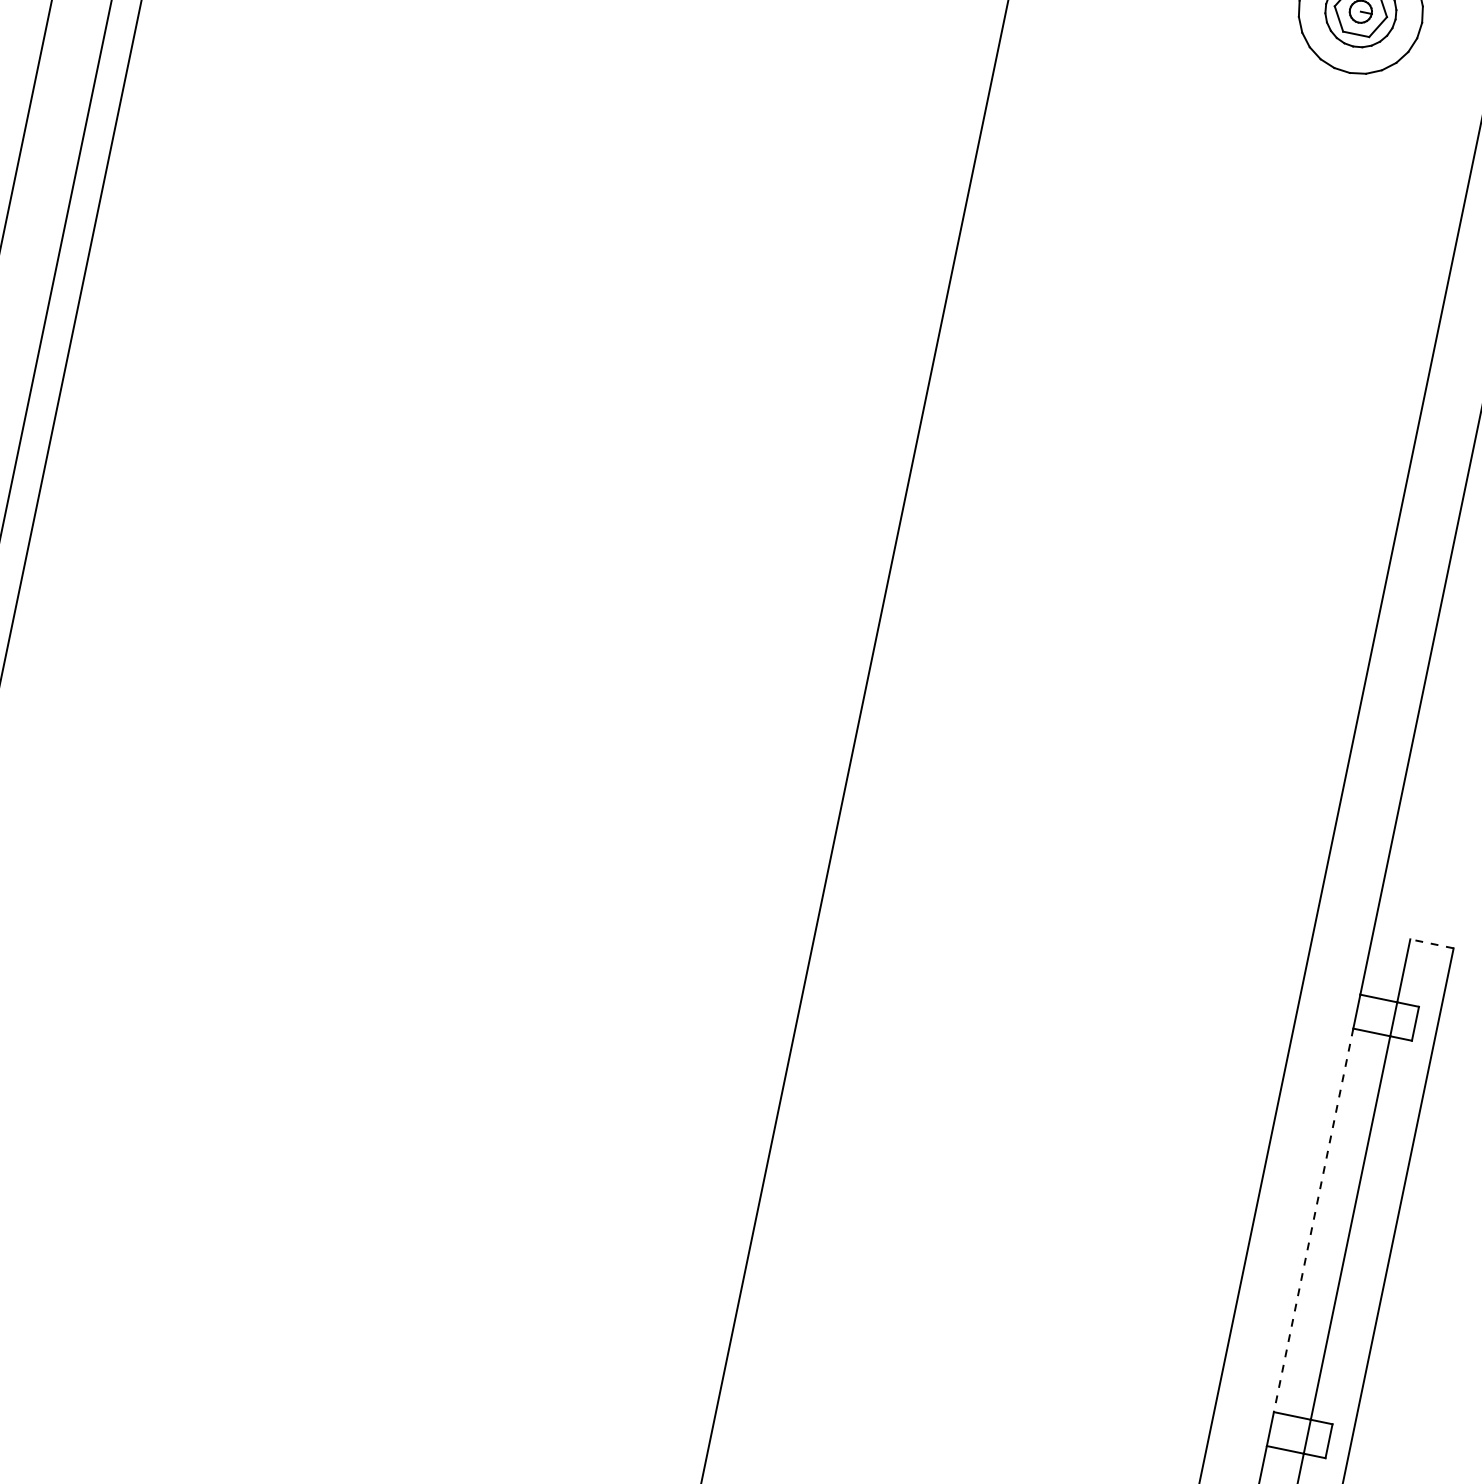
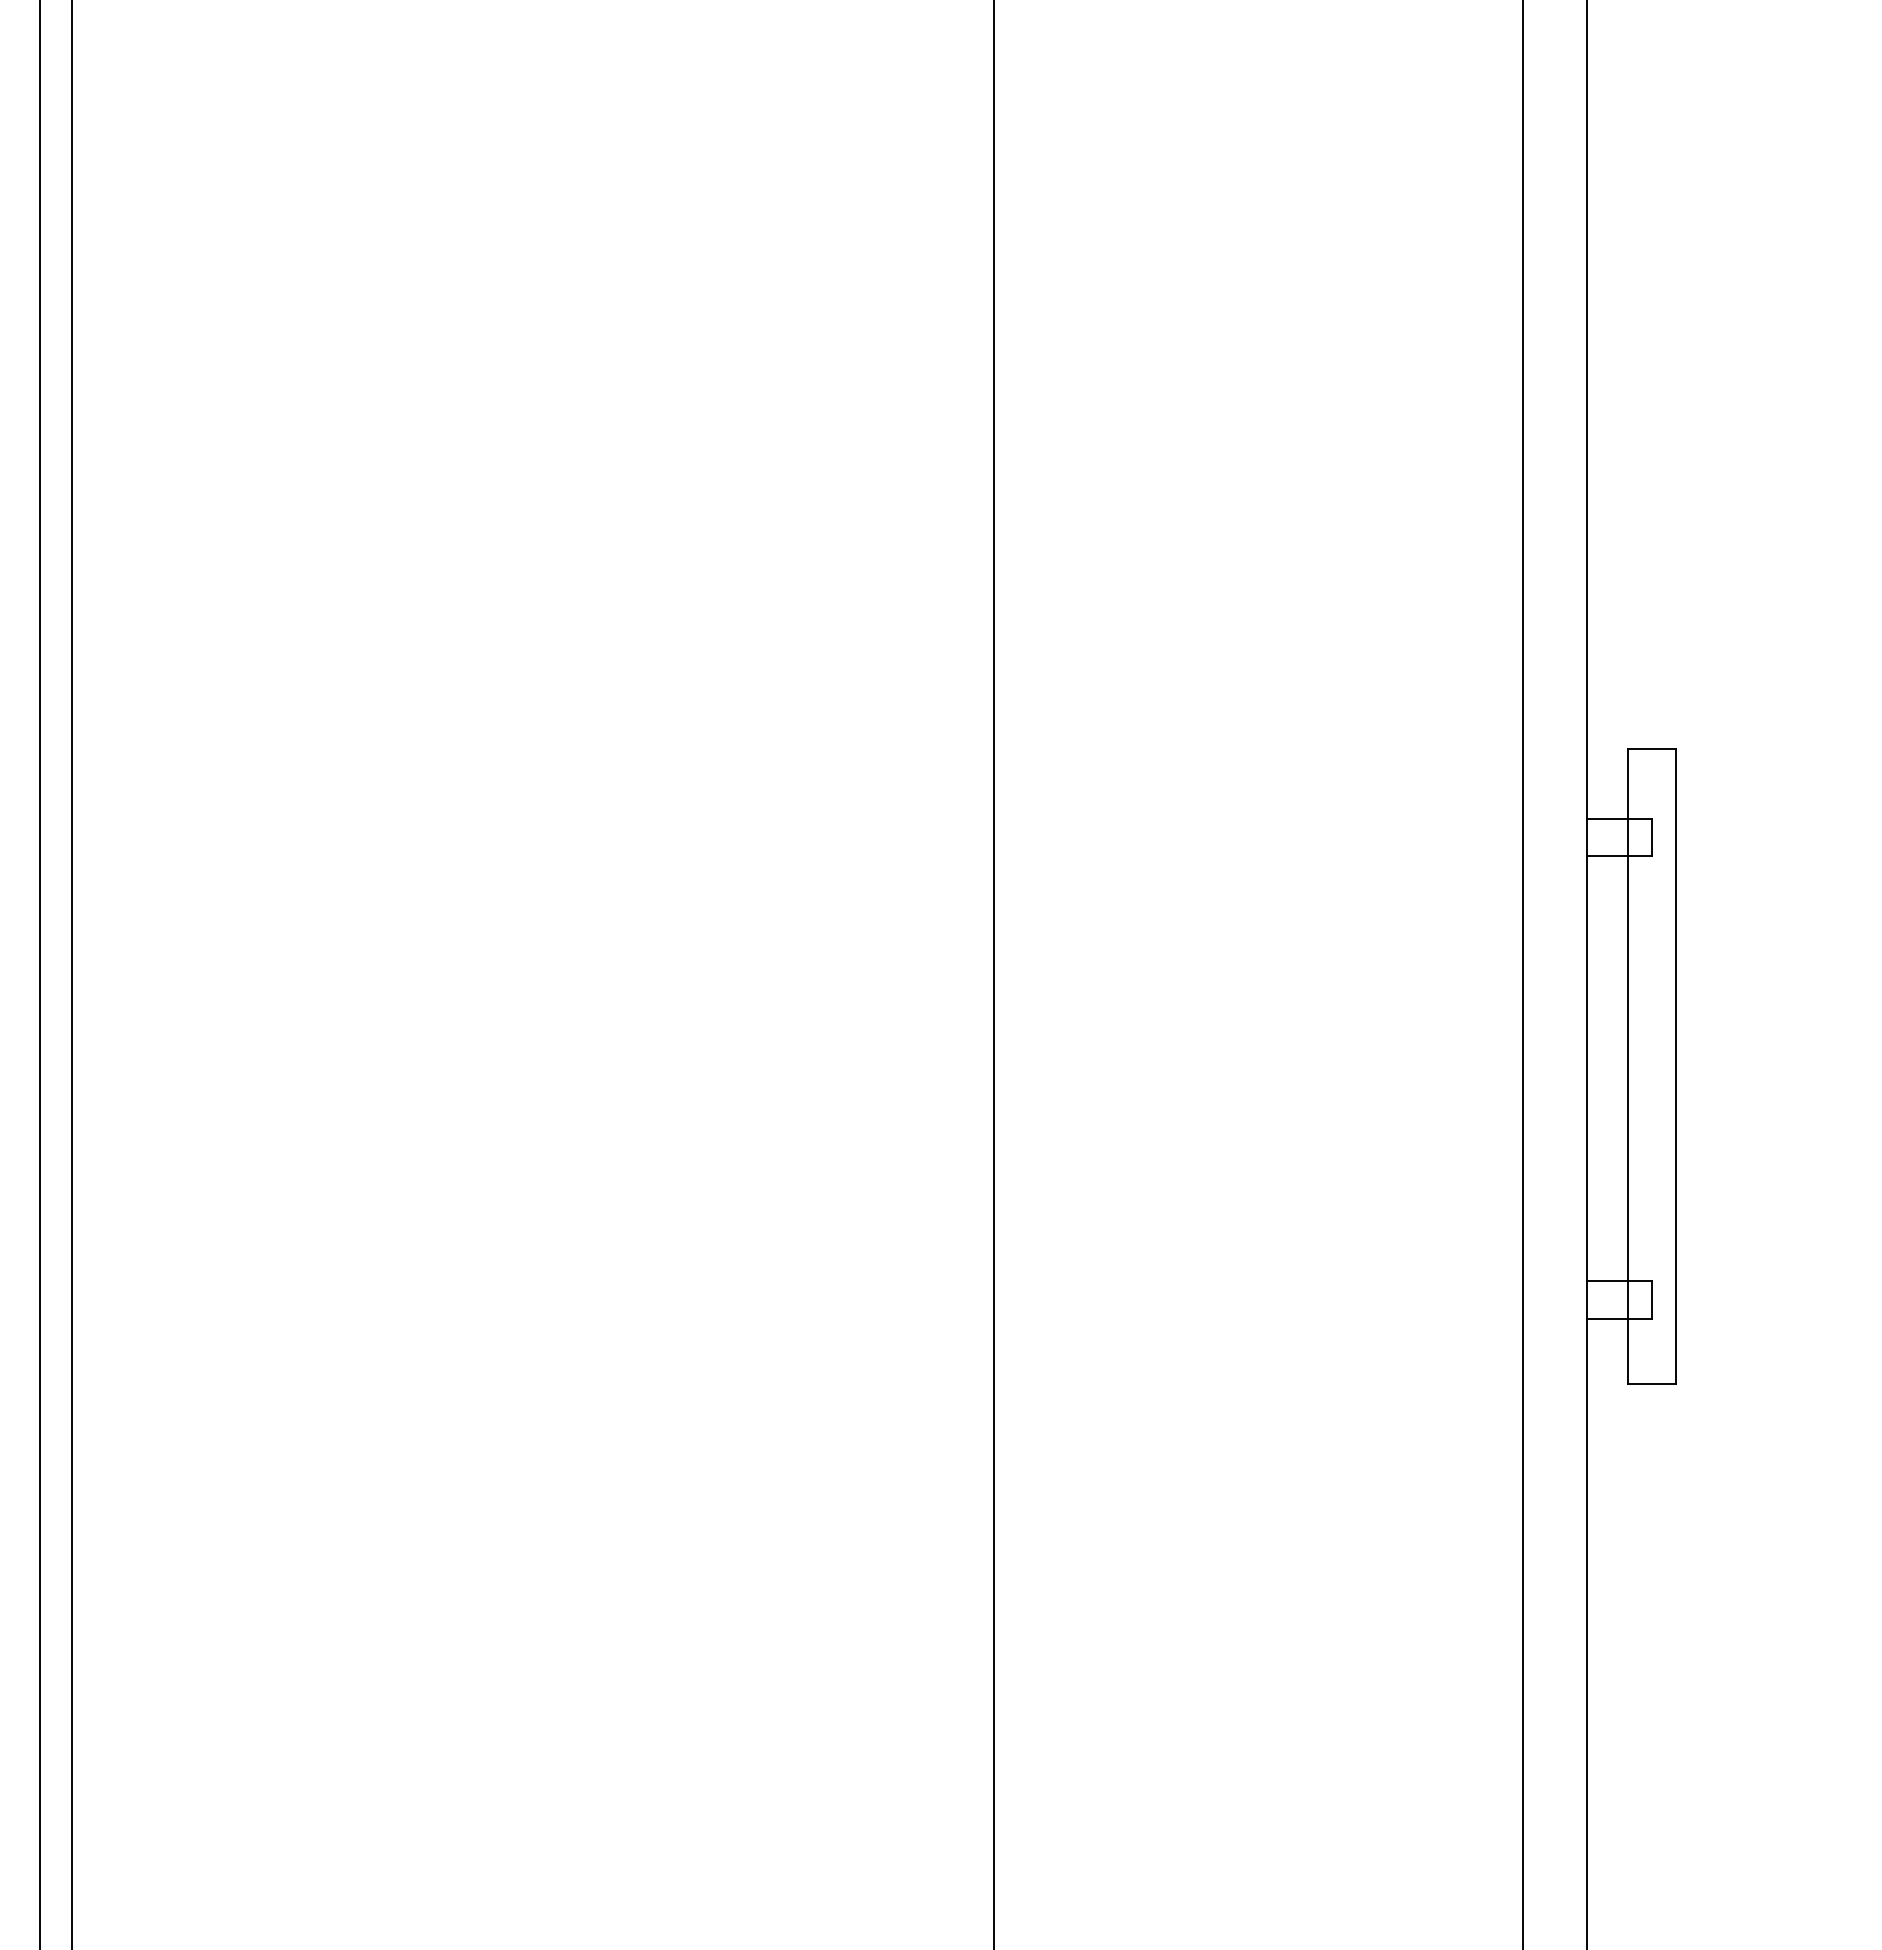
line: (1432, 943) -> (1651, 748), dashed -> solid
line: (1313, 1220) -> (1586, 1068), dashed -> solid

